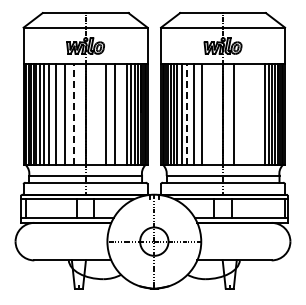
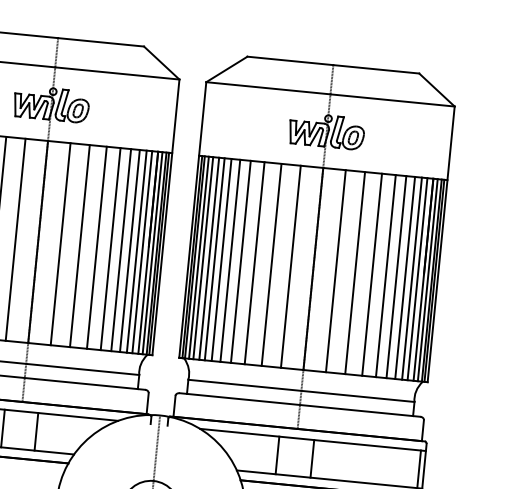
line: (74, 114) -> (15, 239), dashed -> solid
line: (96, 114) -> (59, 243), added
line: (121, 114) -> (110, 248), added
line: (186, 114) -> (240, 261), dashed -> solid
line: (211, 114) -> (290, 266), added
line: (243, 114) -> (354, 272), added
line: (252, 114) -> (372, 274), added
line: (259, 114) -> (386, 275), added

